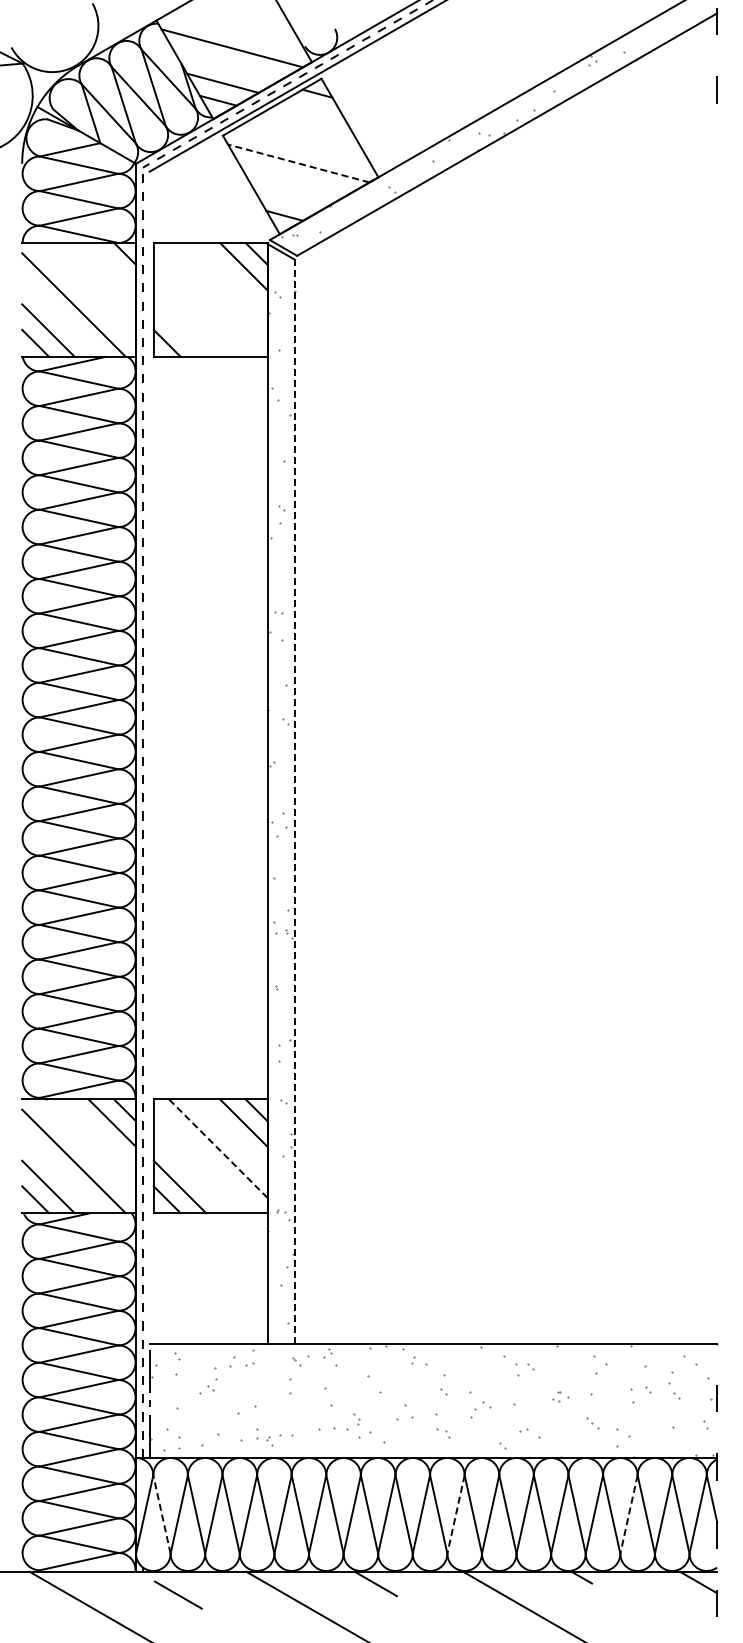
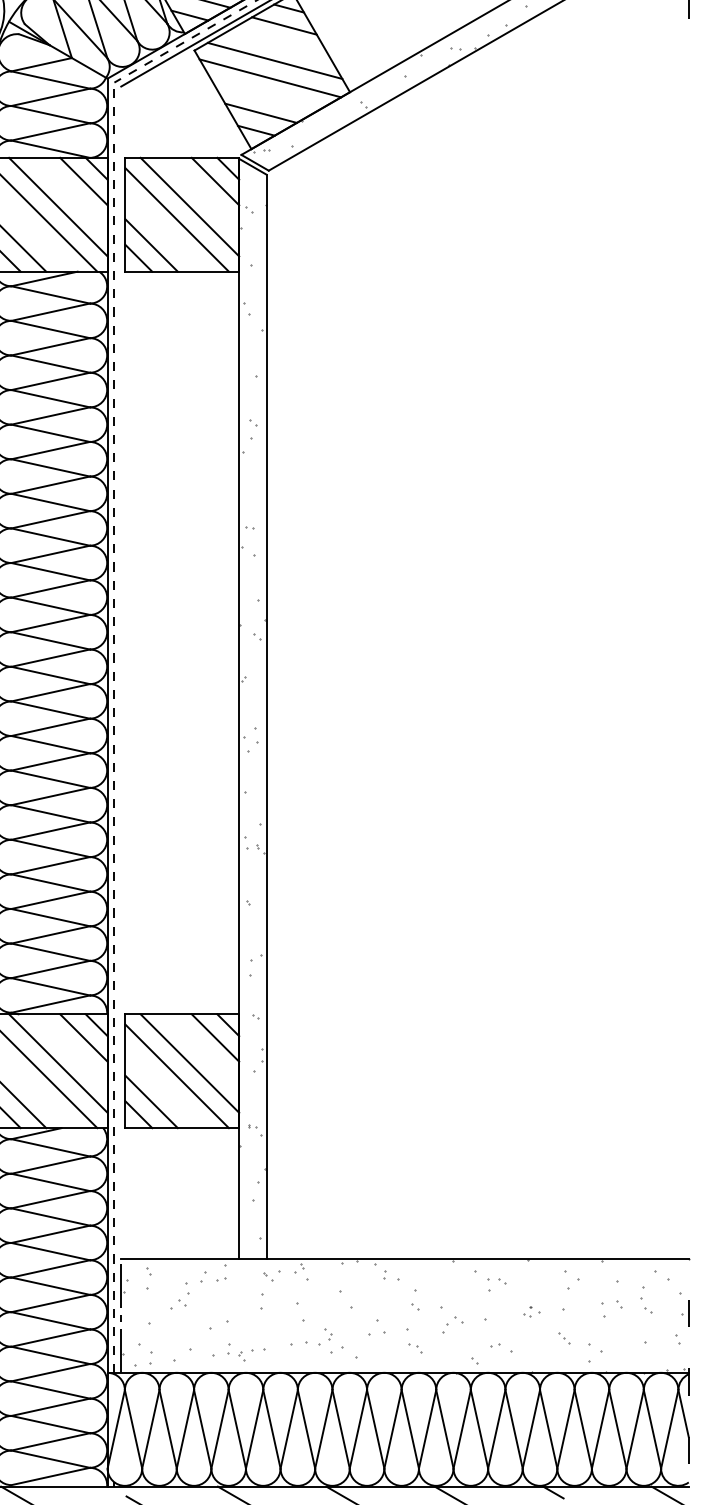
line: (312, 110) -> (284, 25), added
line: (303, 146) -> (275, 61), added
line: (298, 163) -> (270, 78), dashed -> solid
line: (289, 198) -> (261, 113), added
line: (112, 266) -> (84, 181), added
line: (86, 292) -> (58, 207), added
line: (218, 292) -> (190, 207), added
line: (205, 304) -> (177, 219), added
line: (179, 330) -> (151, 245), added
line: (294, 801) -> (266, 716), dashed -> solid
line: (86, 1148) -> (58, 1063), added
line: (218, 1148) -> (190, 1063), dashed -> solid
line: (205, 1161) -> (177, 1076), added
line: (161, 1514) -> (133, 1429), dashed -> solid
line: (455, 1514) -> (427, 1429), dashed -> solid
line: (628, 1514) -> (600, 1429), dashed -> solid

